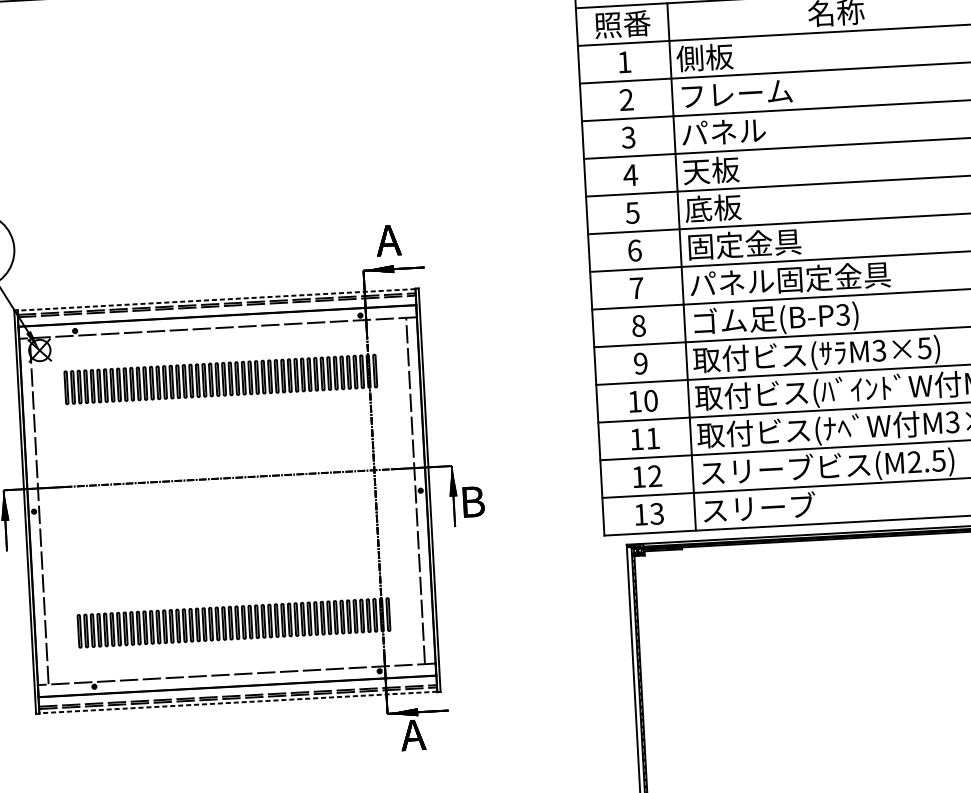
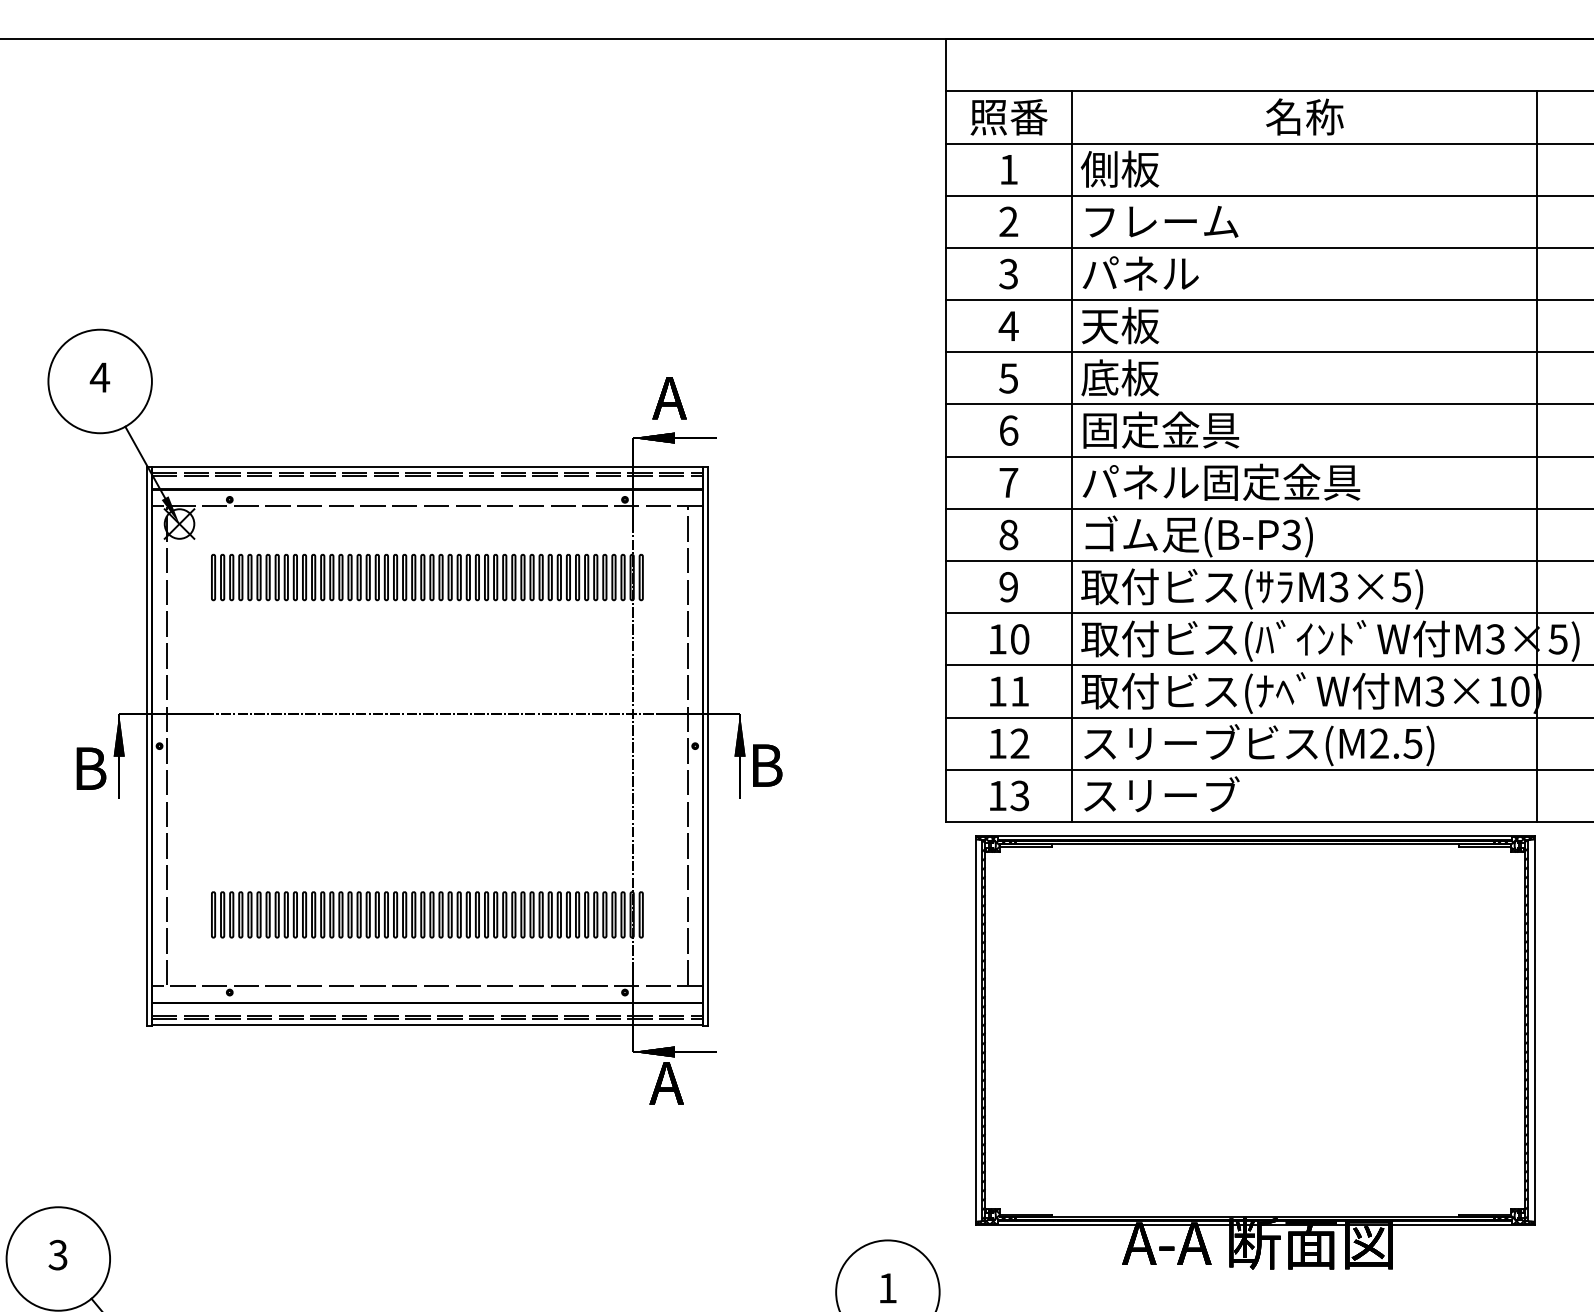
line: (216, 300) -> (427, 467), dashed -> solid
line: (238, 702) -> (427, 1025), dashed -> solid

